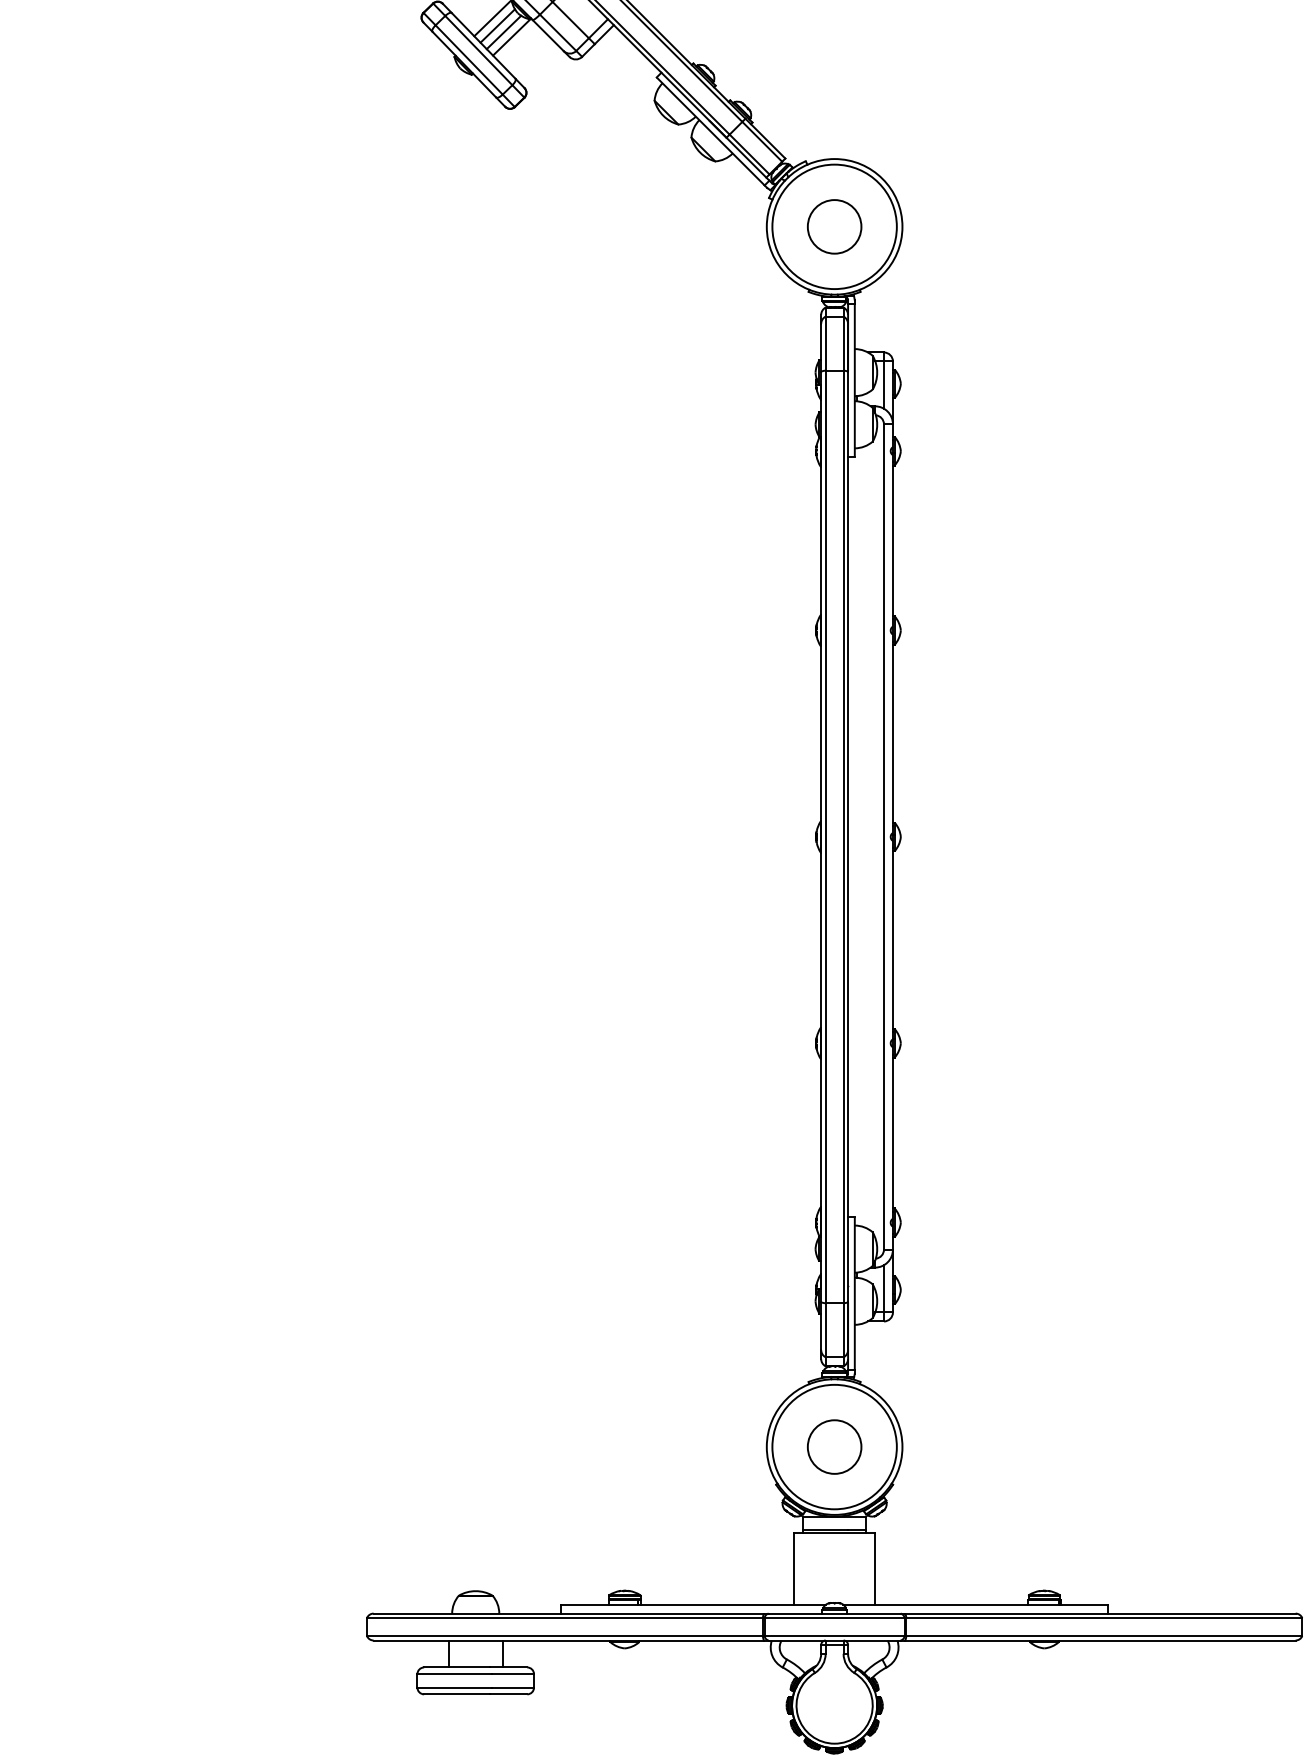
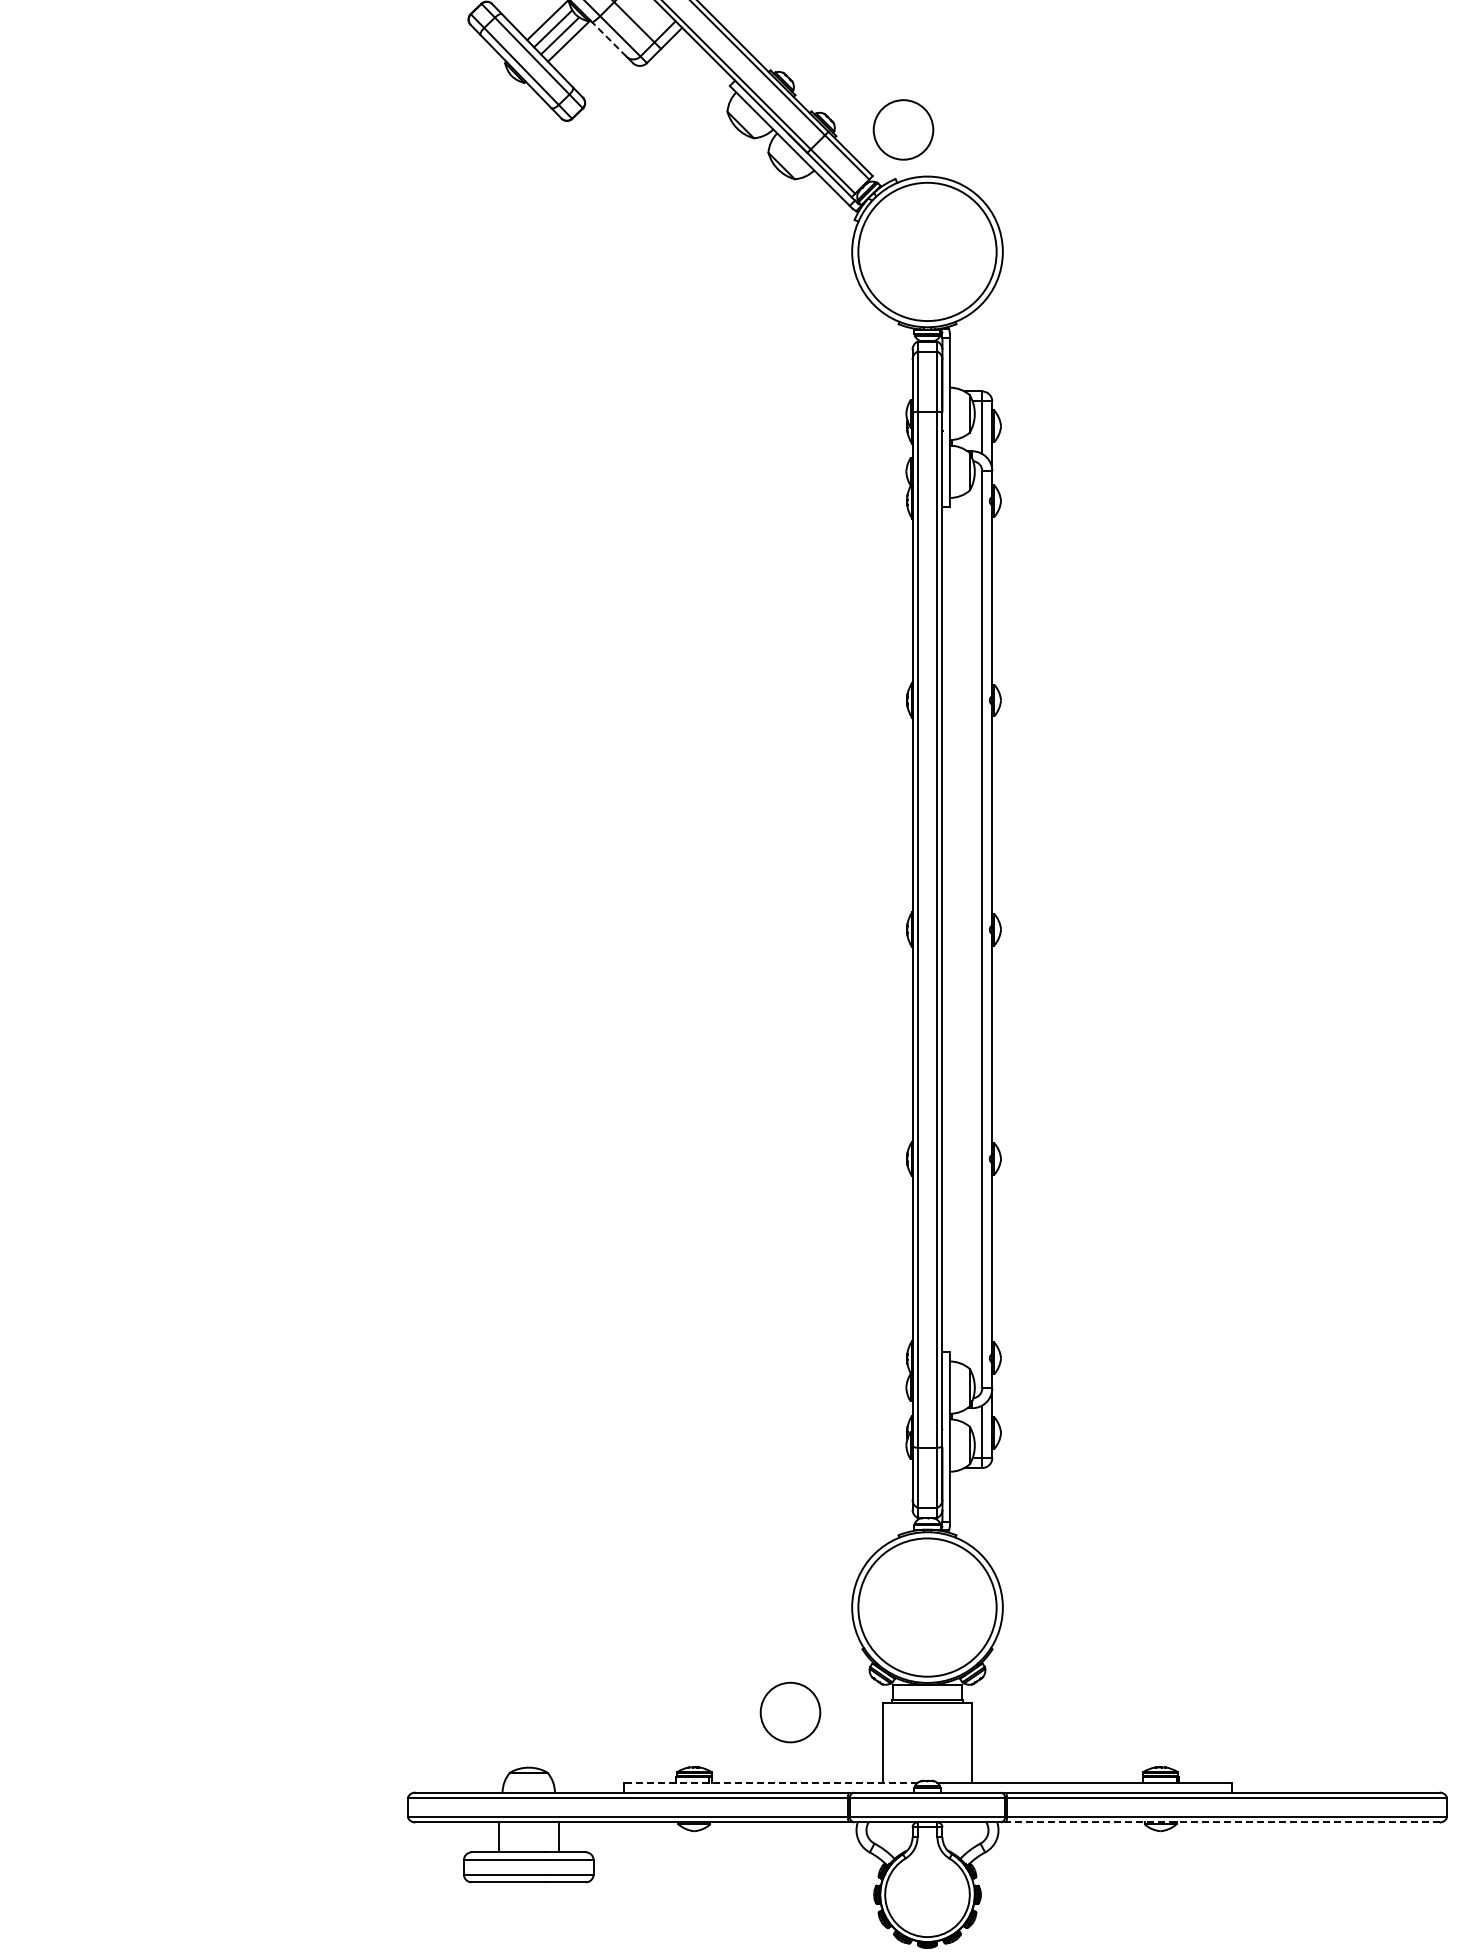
line: (547, 35) -> (608, 39), solid -> dashed
circle: (834, 226) -> (903, 129), moved
circle: (834, 1447) -> (790, 1712), moved
line: (693, 1604) -> (770, 1782), solid -> dashed
line: (1100, 1640) -> (1222, 1822), solid -> dashed

